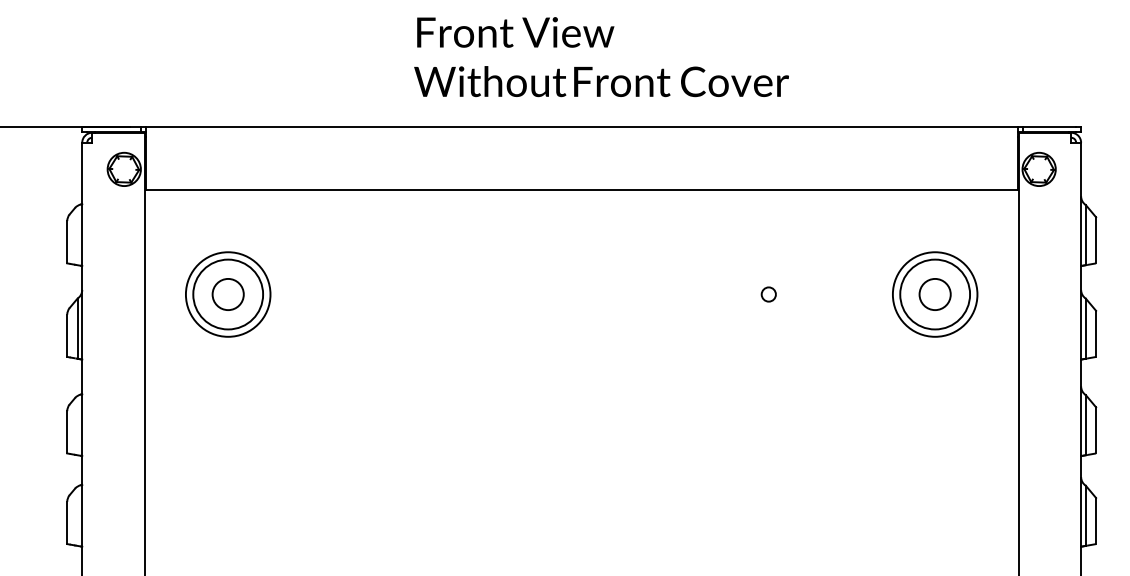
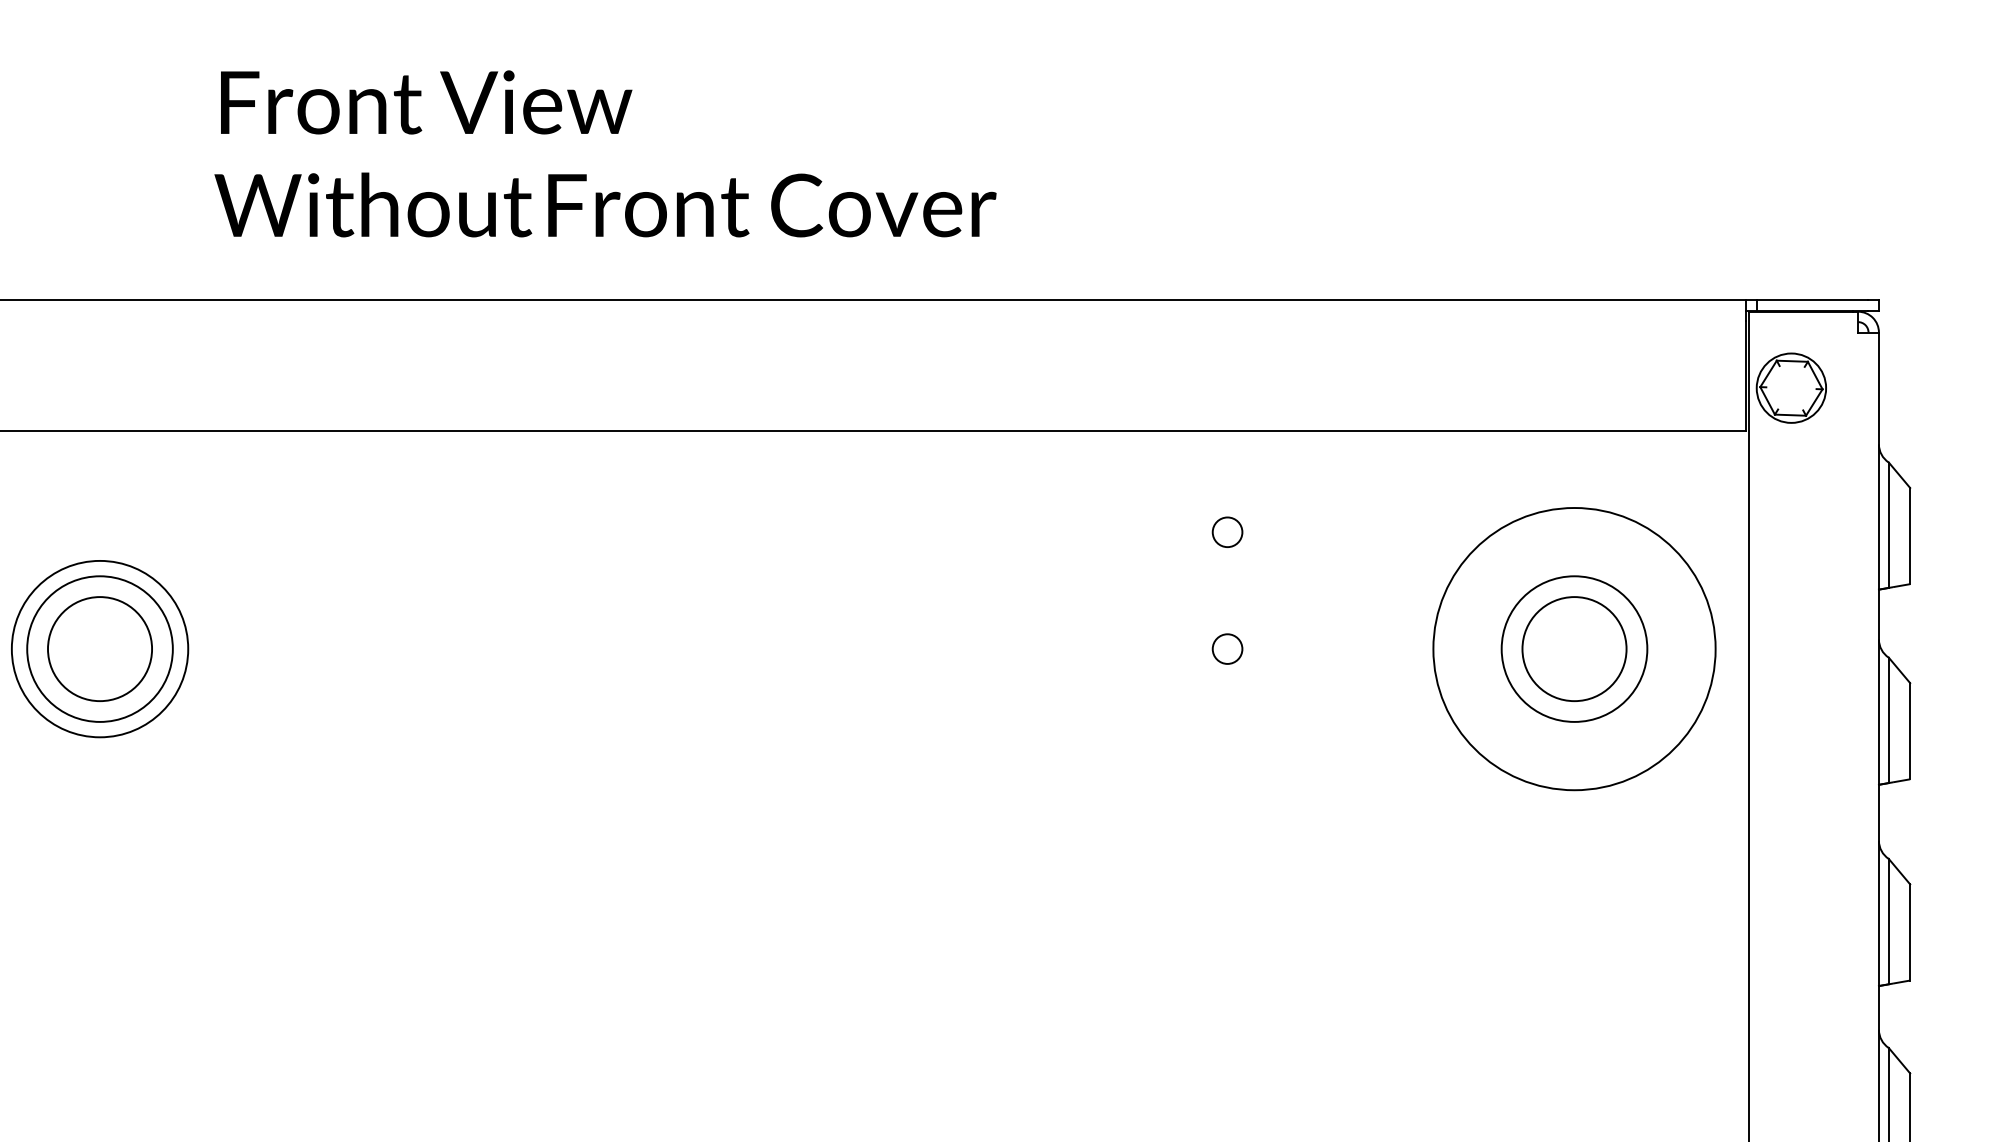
text: (601, 57) -> (605, 154), moved
circle: (768, 238) -> (1226, 532), added
circle: (227, 294) -> (98, 649), size x1.6
circle: (934, 294) -> (1573, 649), size x1.6
circle: (934, 294) -> (1573, 649), size x1.6

